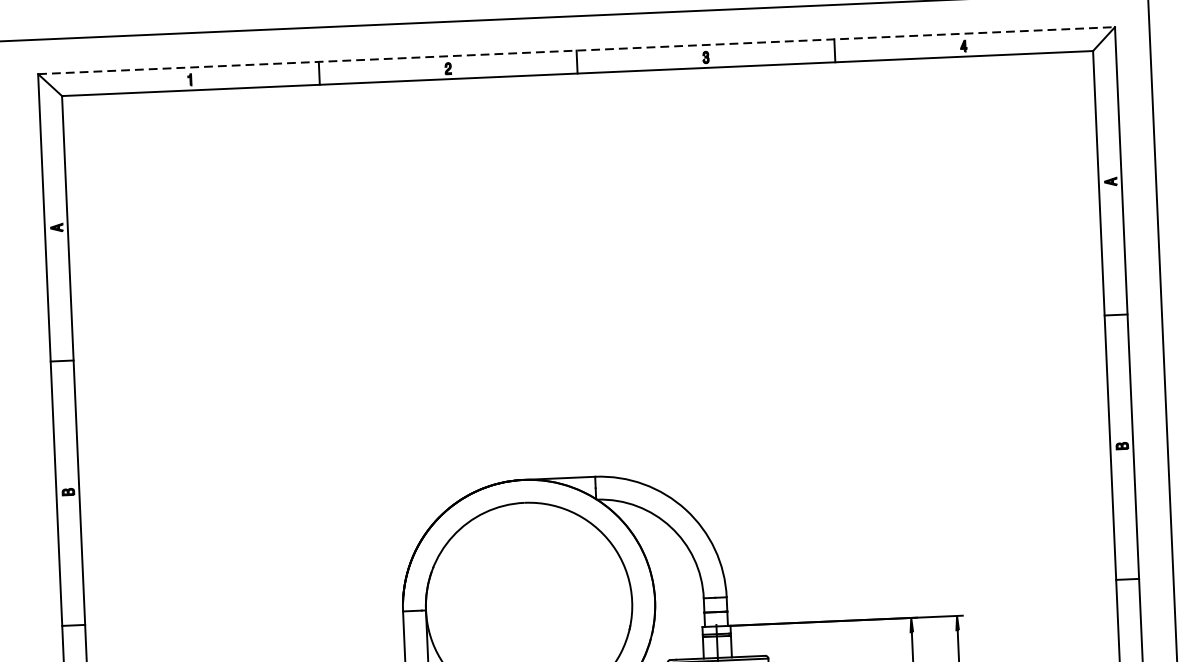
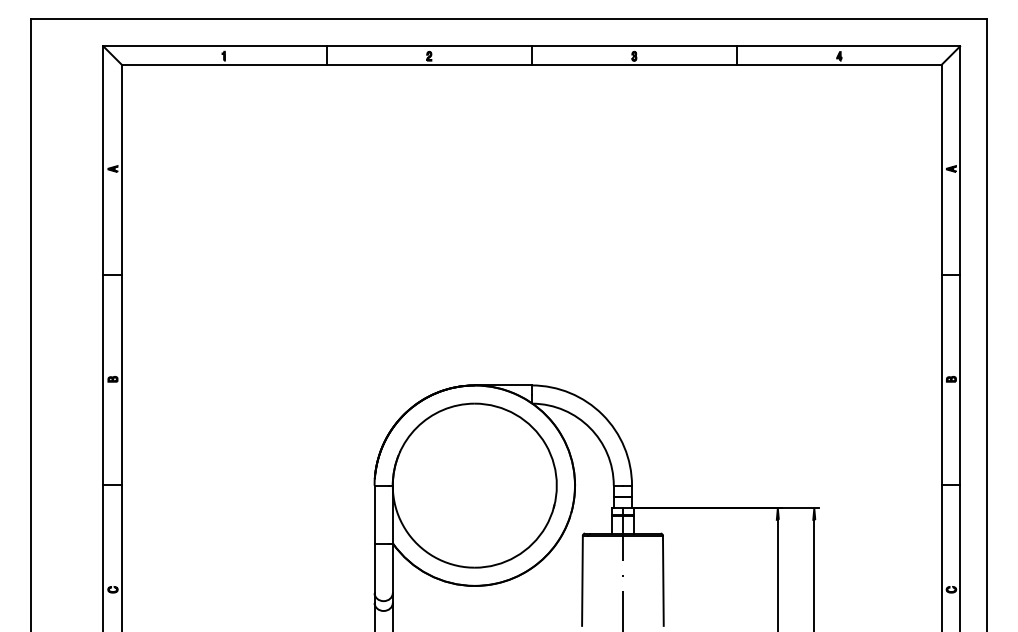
line: (577, 50) -> (532, 46), dashed -> solid

